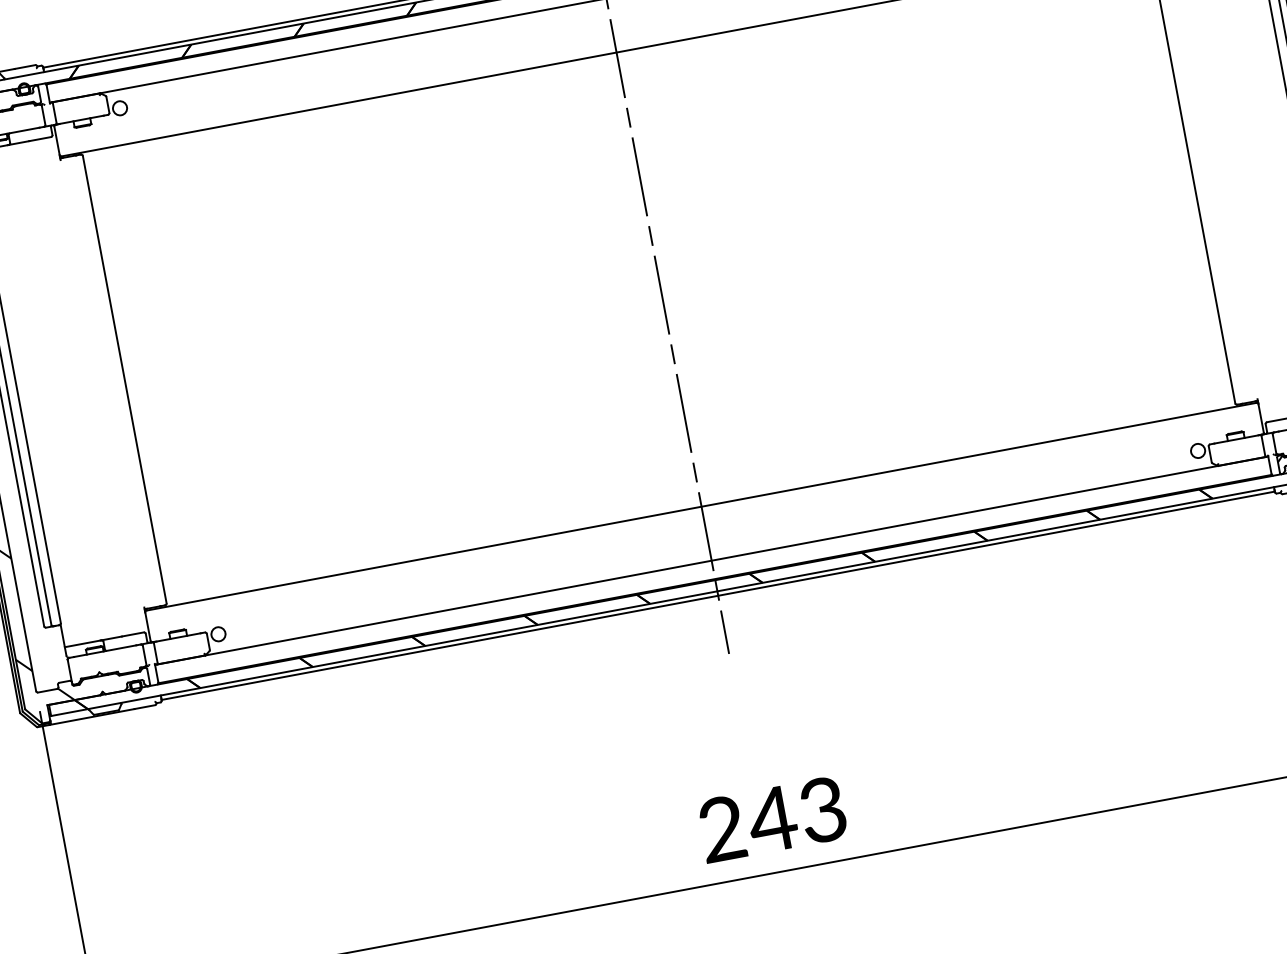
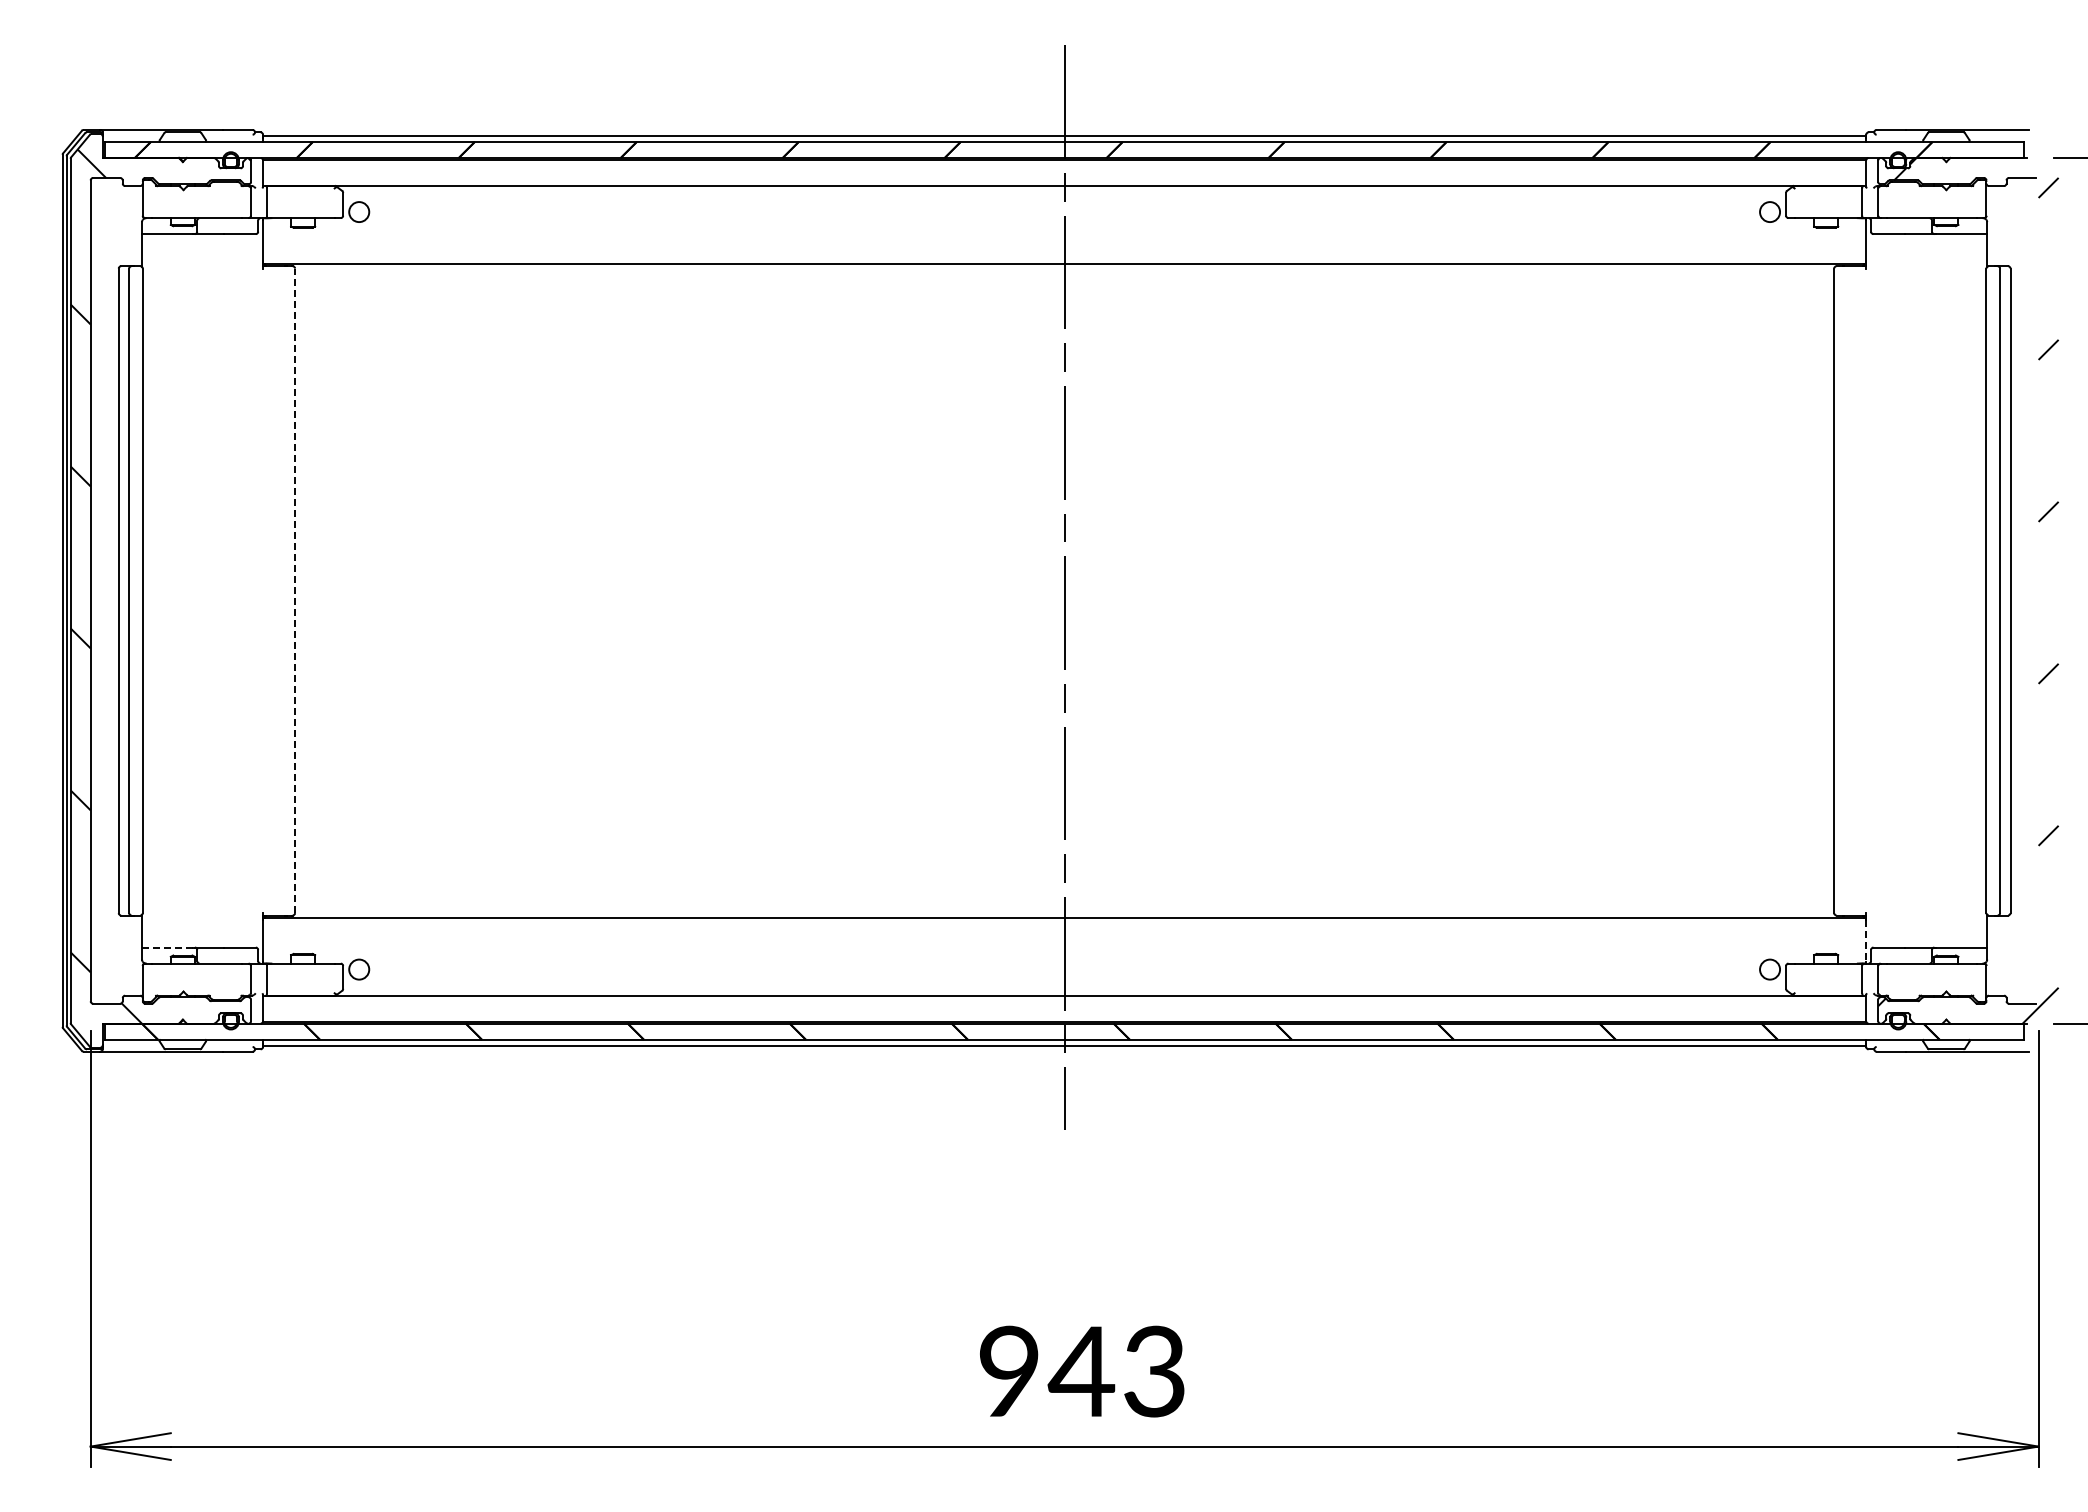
line: (124, 379) -> (295, 590), solid -> dashed
line: (1261, 418) -> (1866, 941), solid -> dashed
line: (82, 643) -> (167, 947), solid -> dashed
text: (722, 828) -> (1009, 1370), 243 -> 943

